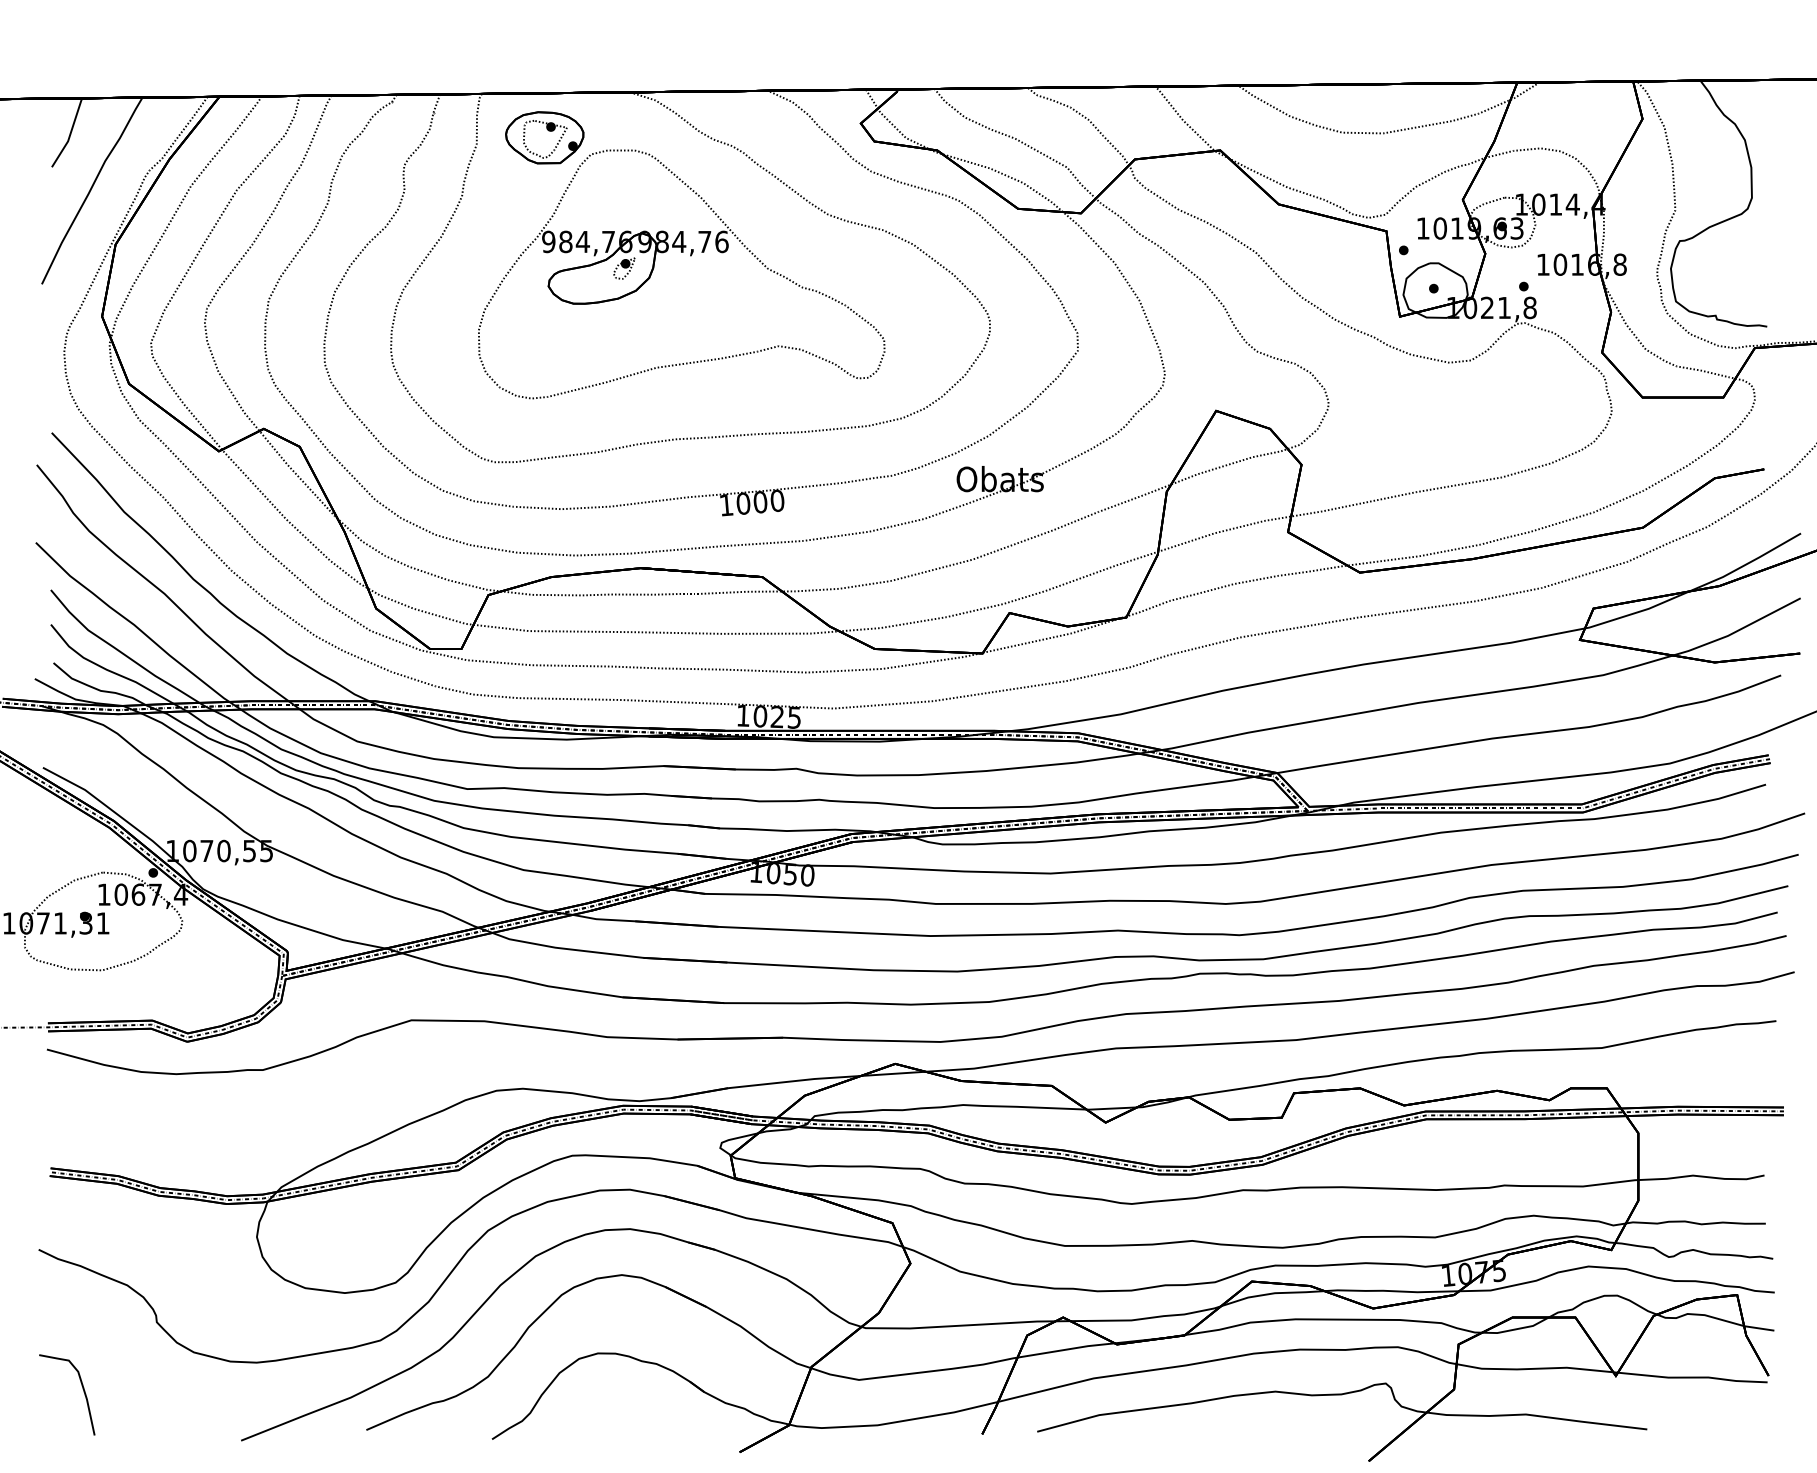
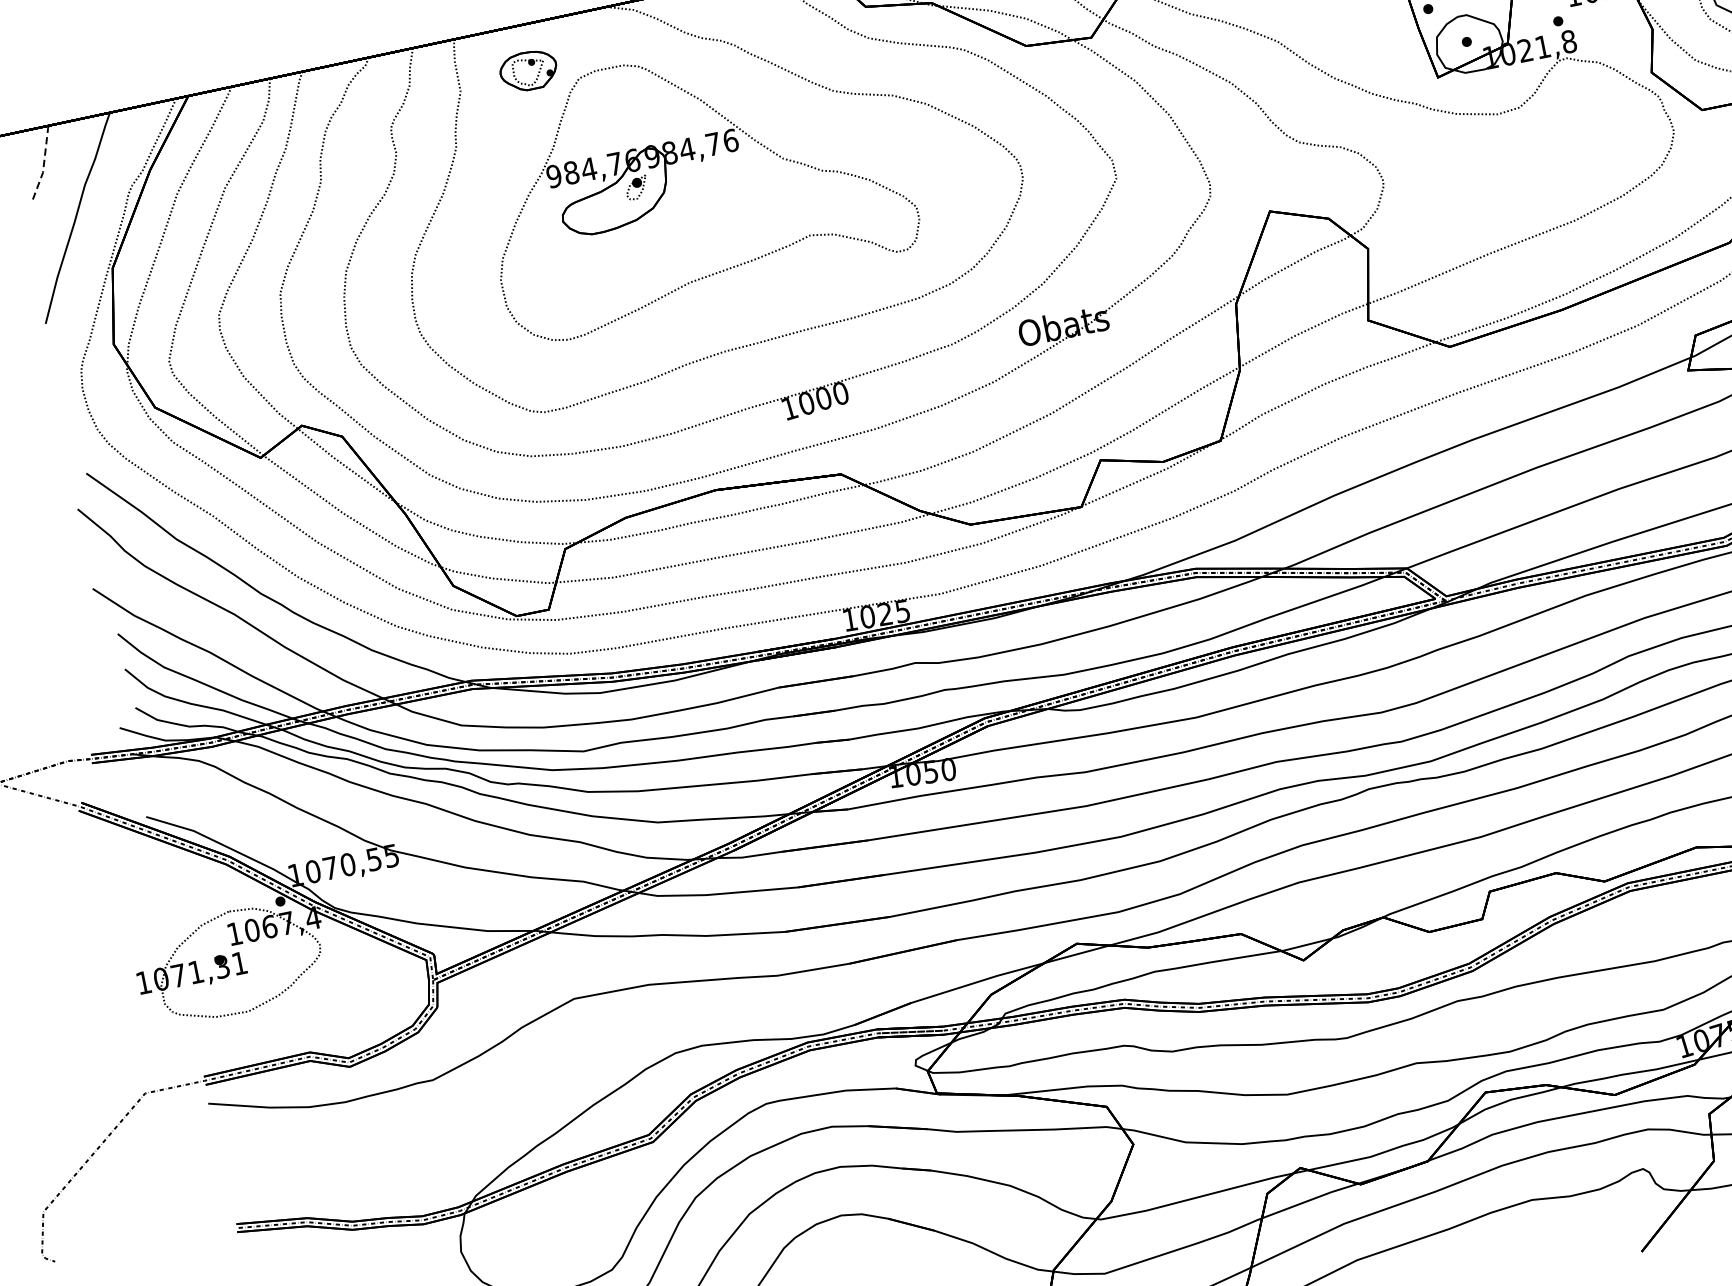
line: (70, 133) -> (43, 164), solid -> dashed
part: (544, 137) -> (528, 70), size x0.7

